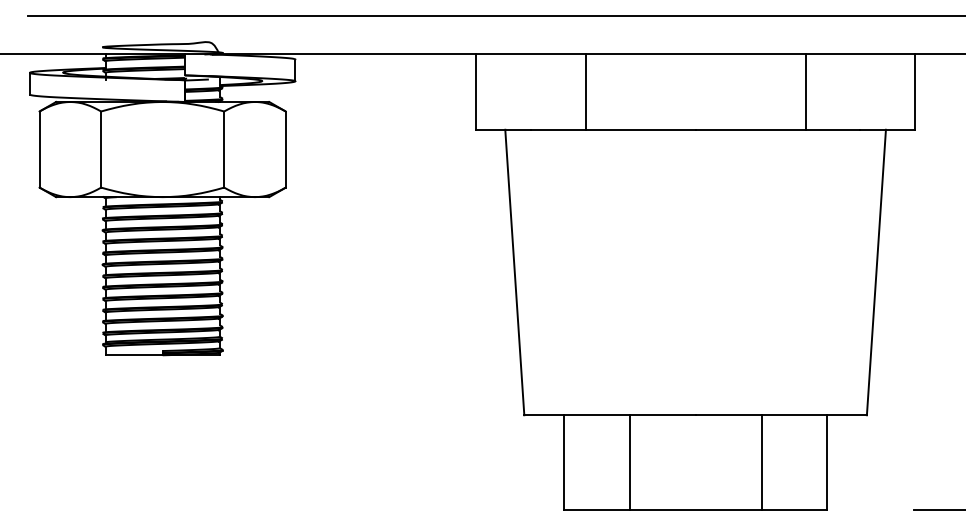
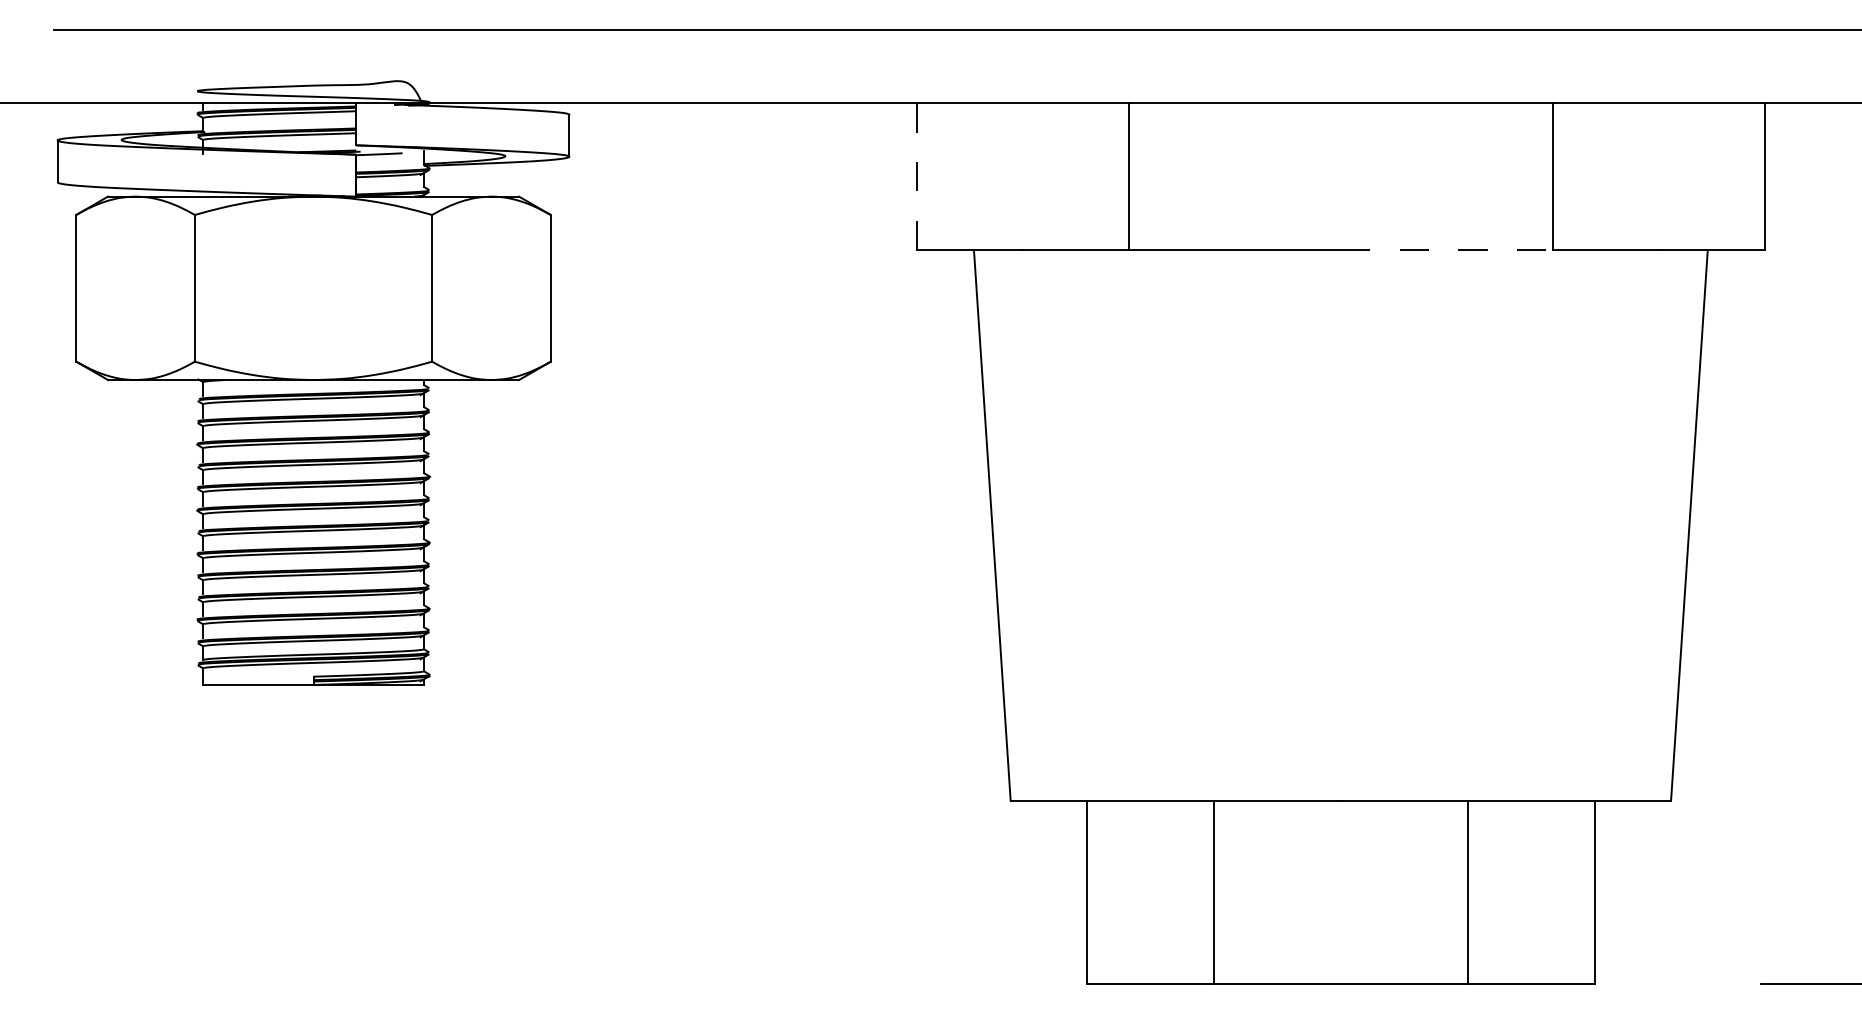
line: (475, 92) -> (916, 178), solid -> dashed
line: (750, 129) -> (1446, 249), solid -> dashed

